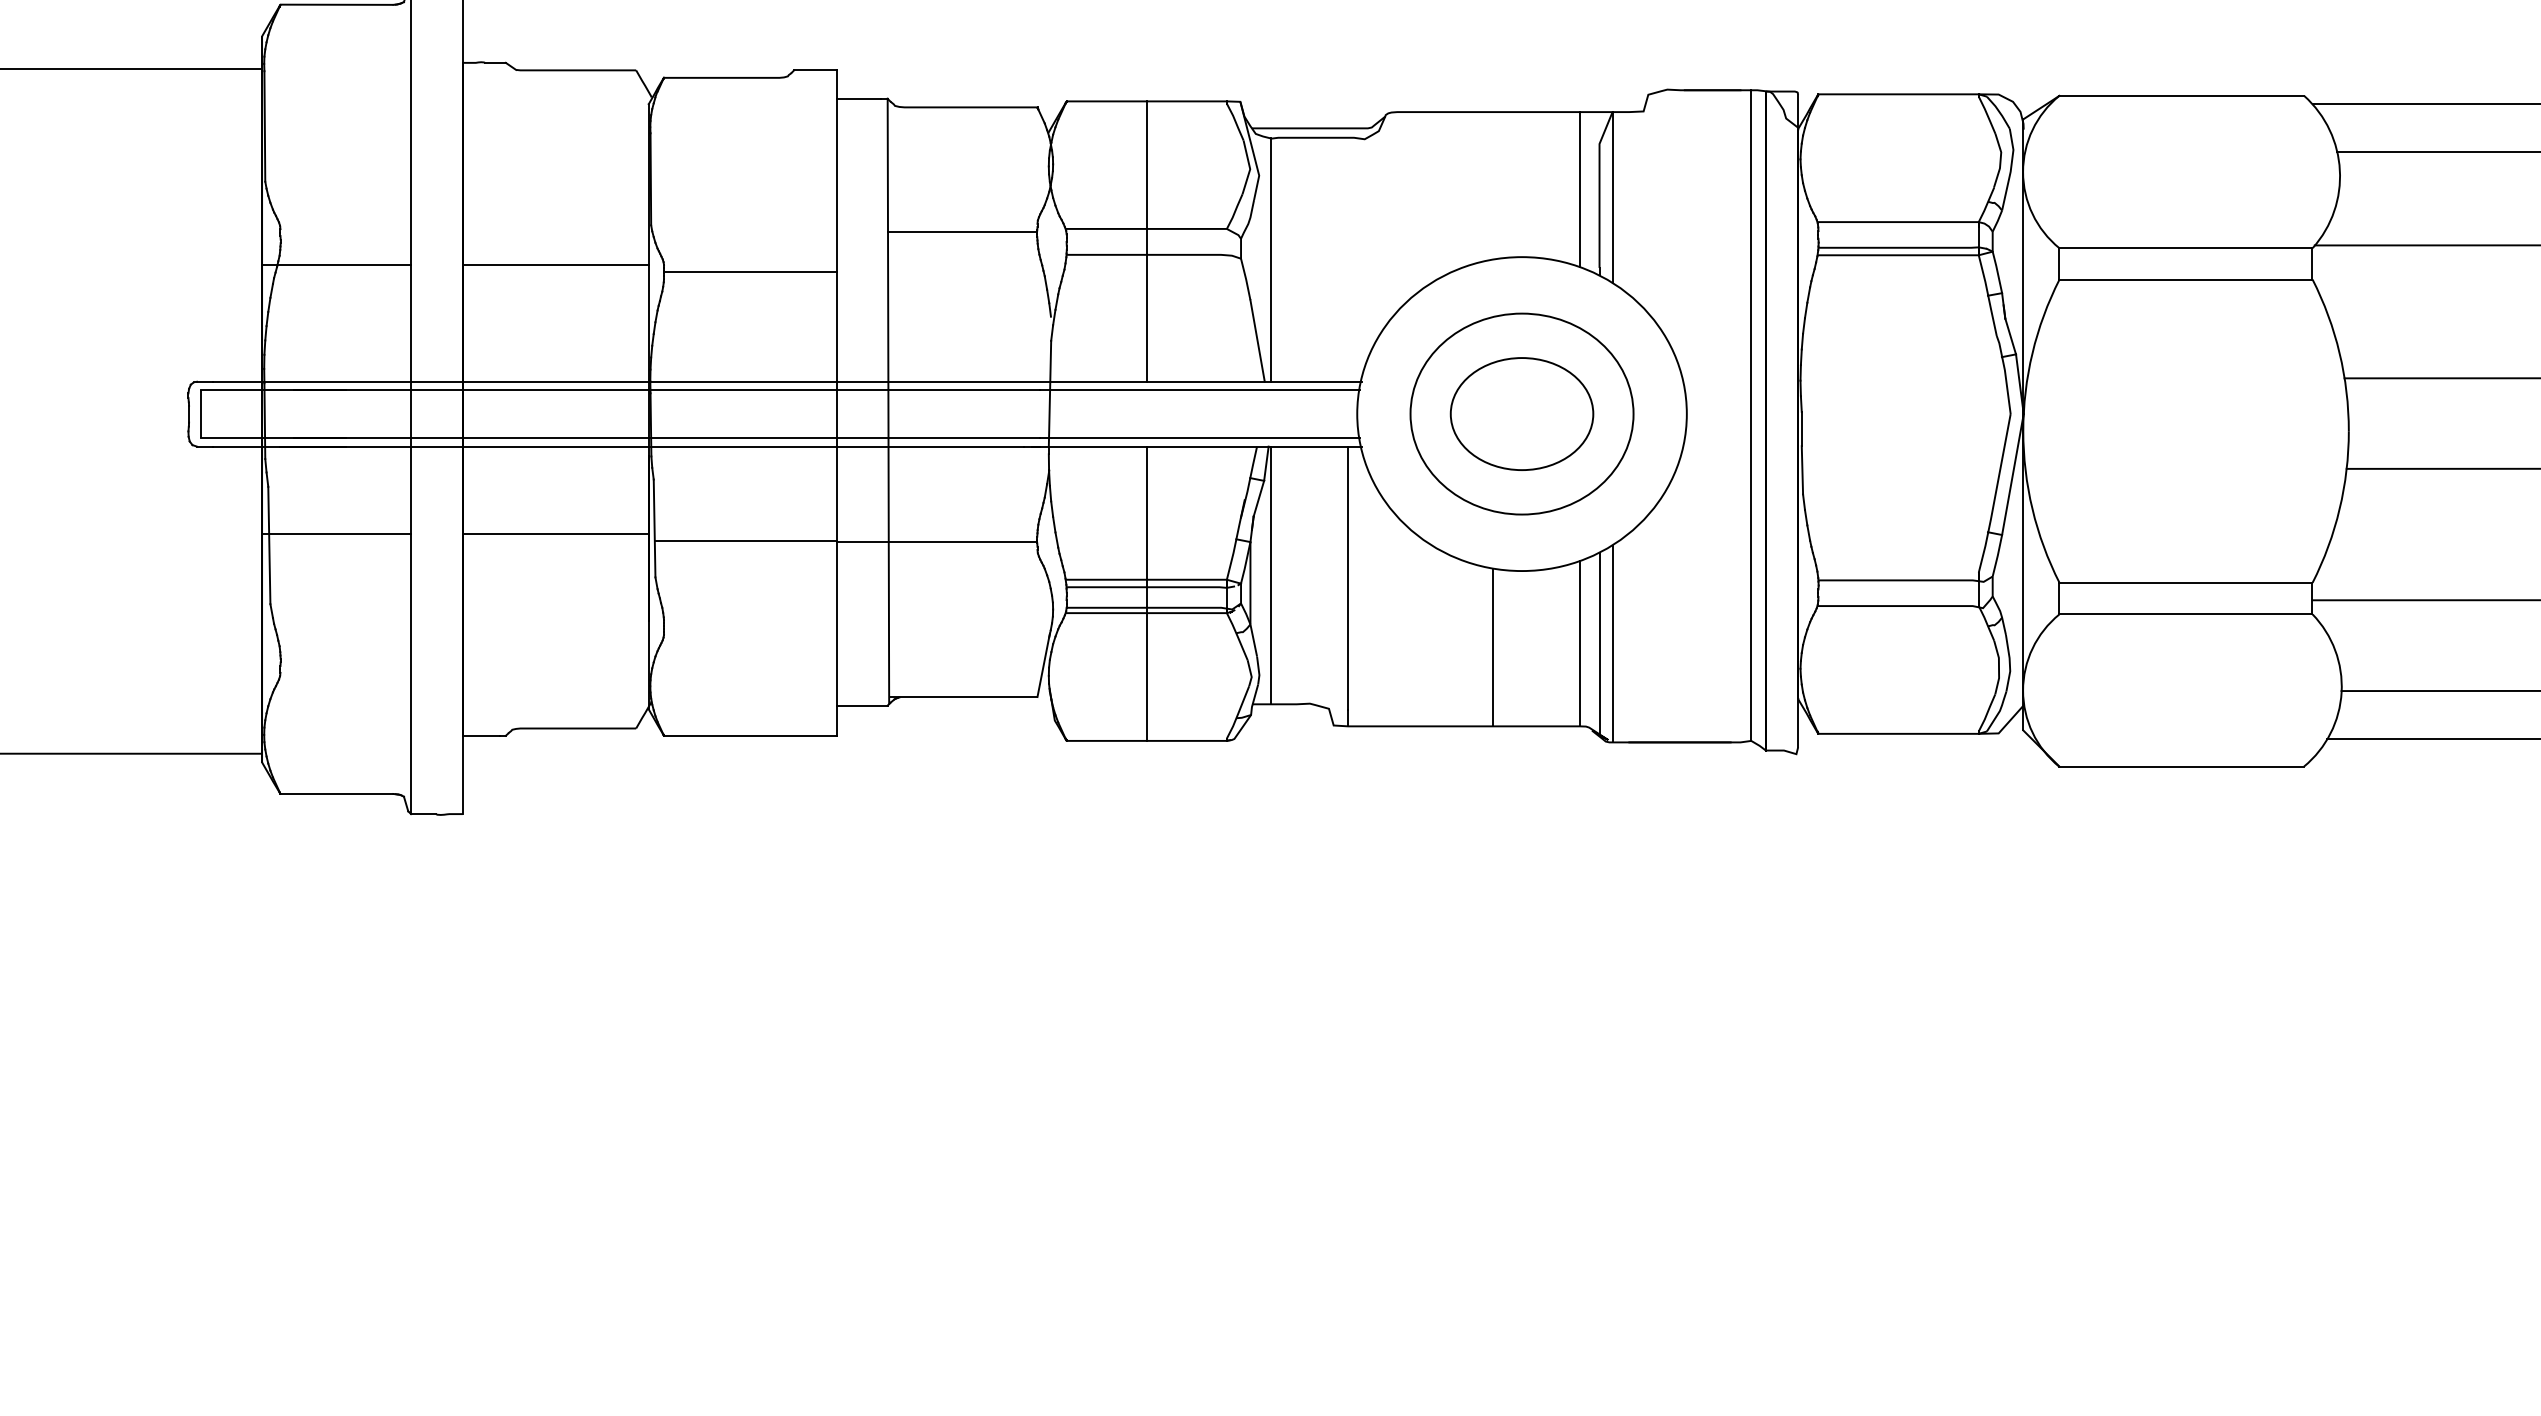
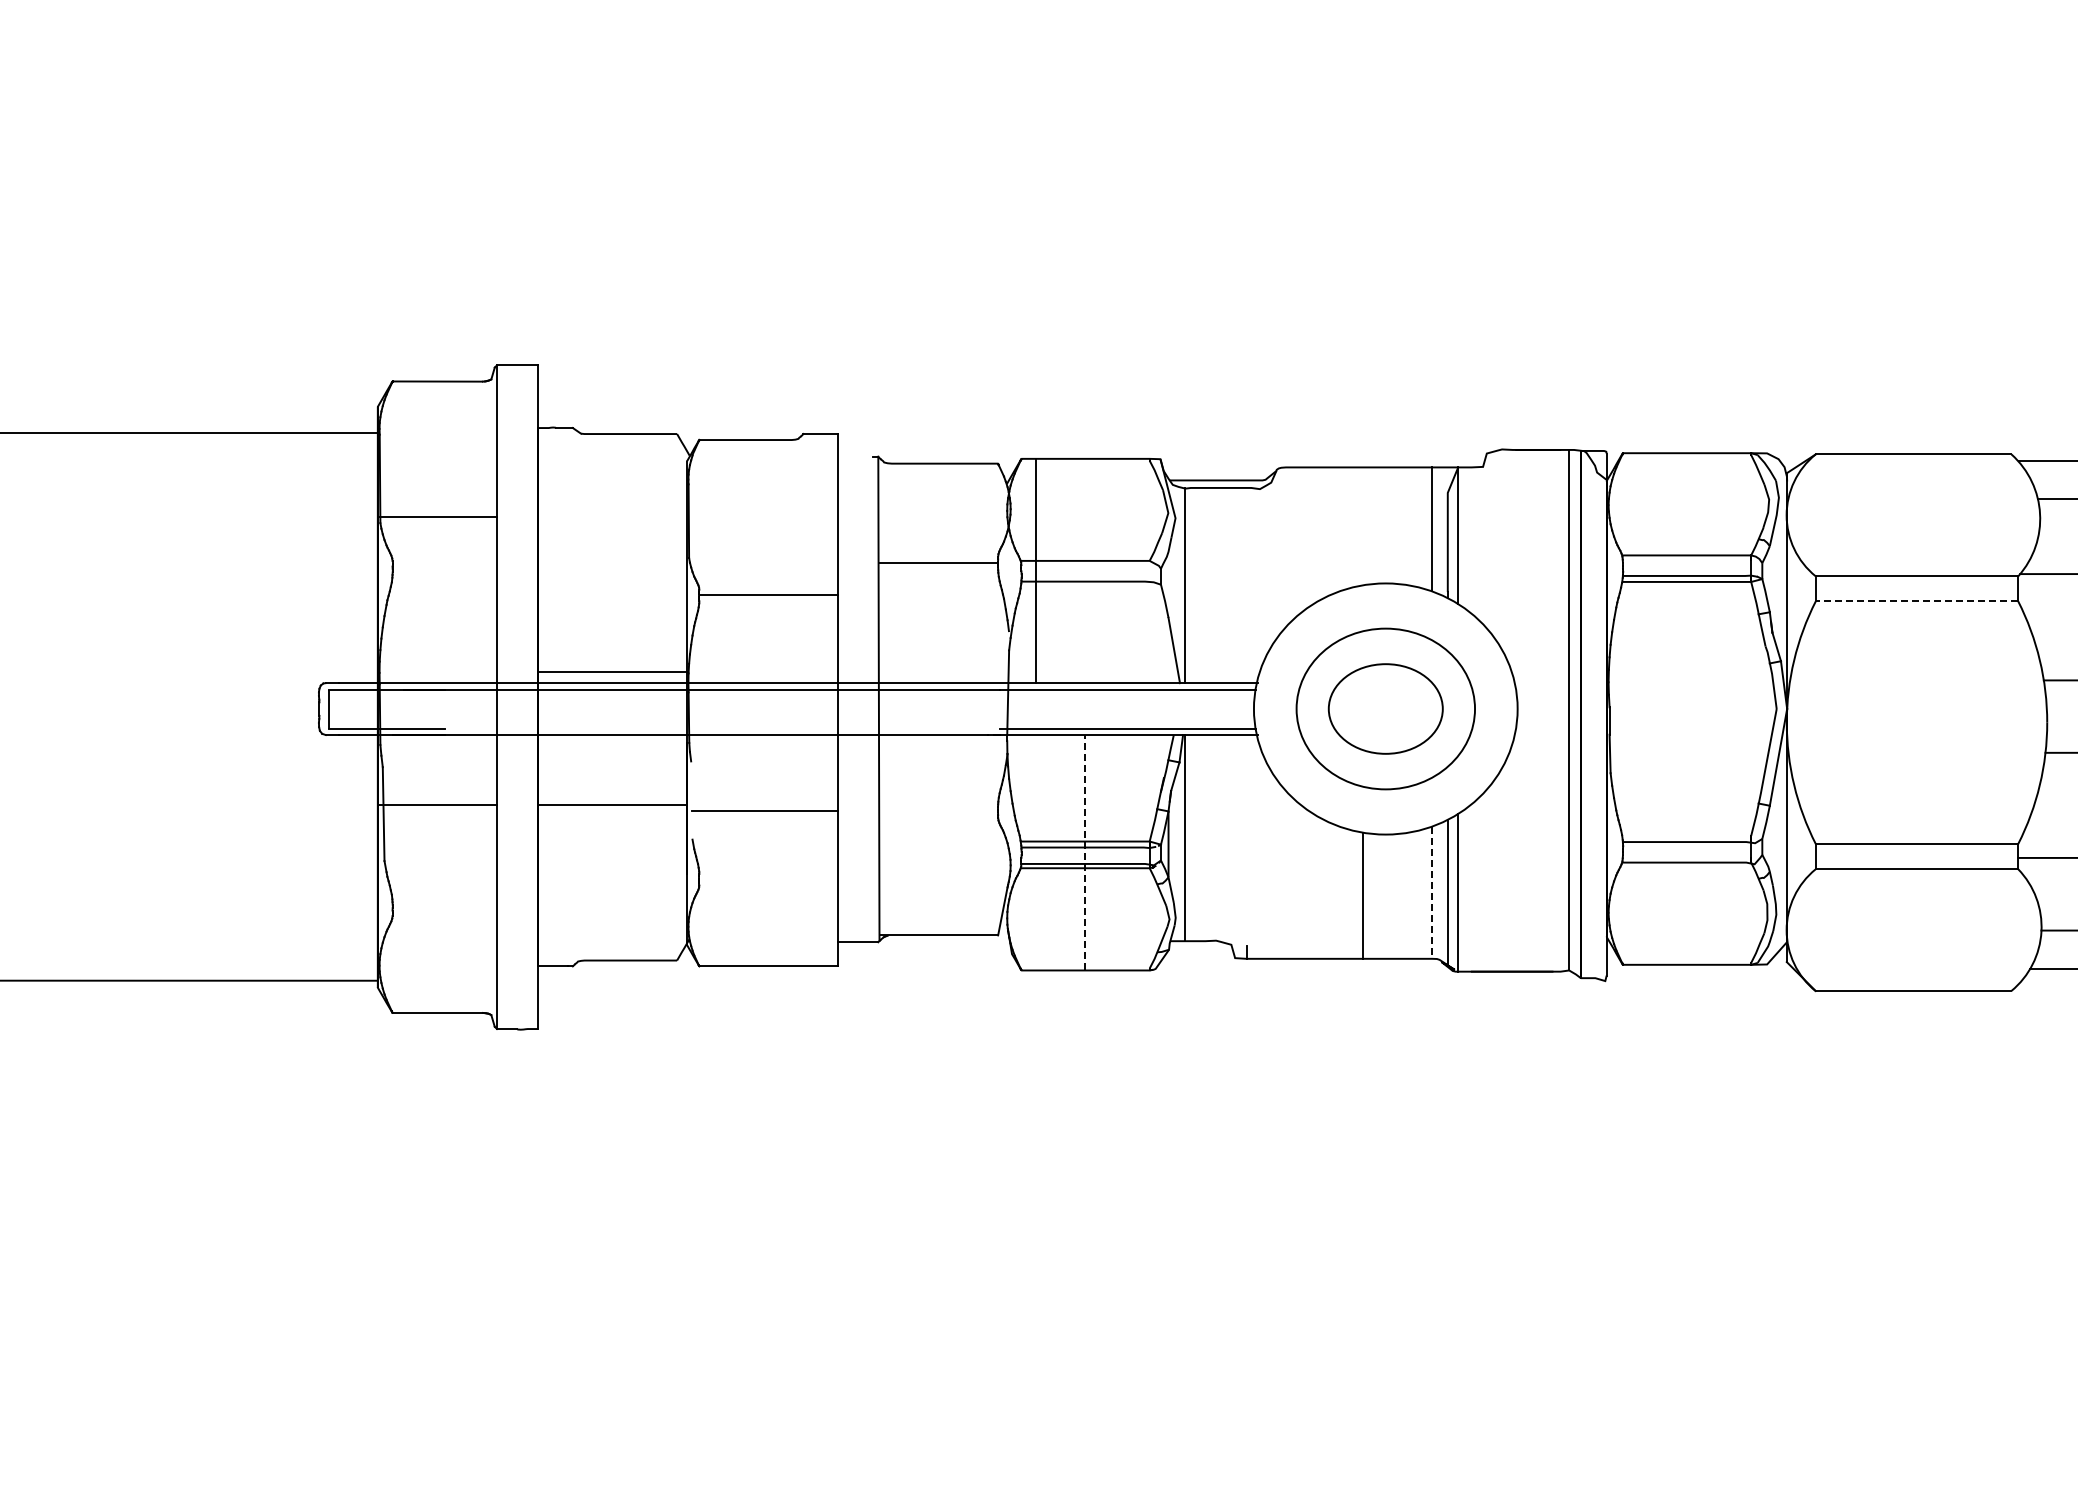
line: (859, 98) -> (855, 456), removed
line: (1146, 240) -> (1036, 570), moved
line: (336, 264) -> (437, 516), moved
line: (555, 264) -> (612, 671), moved
line: (2185, 279) -> (1916, 601), solid -> dashed
line: (666, 438) -> (701, 728), removed
line: (654, 528) -> (691, 800), removed
line: (936, 542) -> (917, 811), removed
line: (1347, 578) -> (1246, 840), removed
line: (1146, 593) -> (1085, 852), solid -> dashed
line: (1580, 644) -> (1432, 893), solid -> dashed

